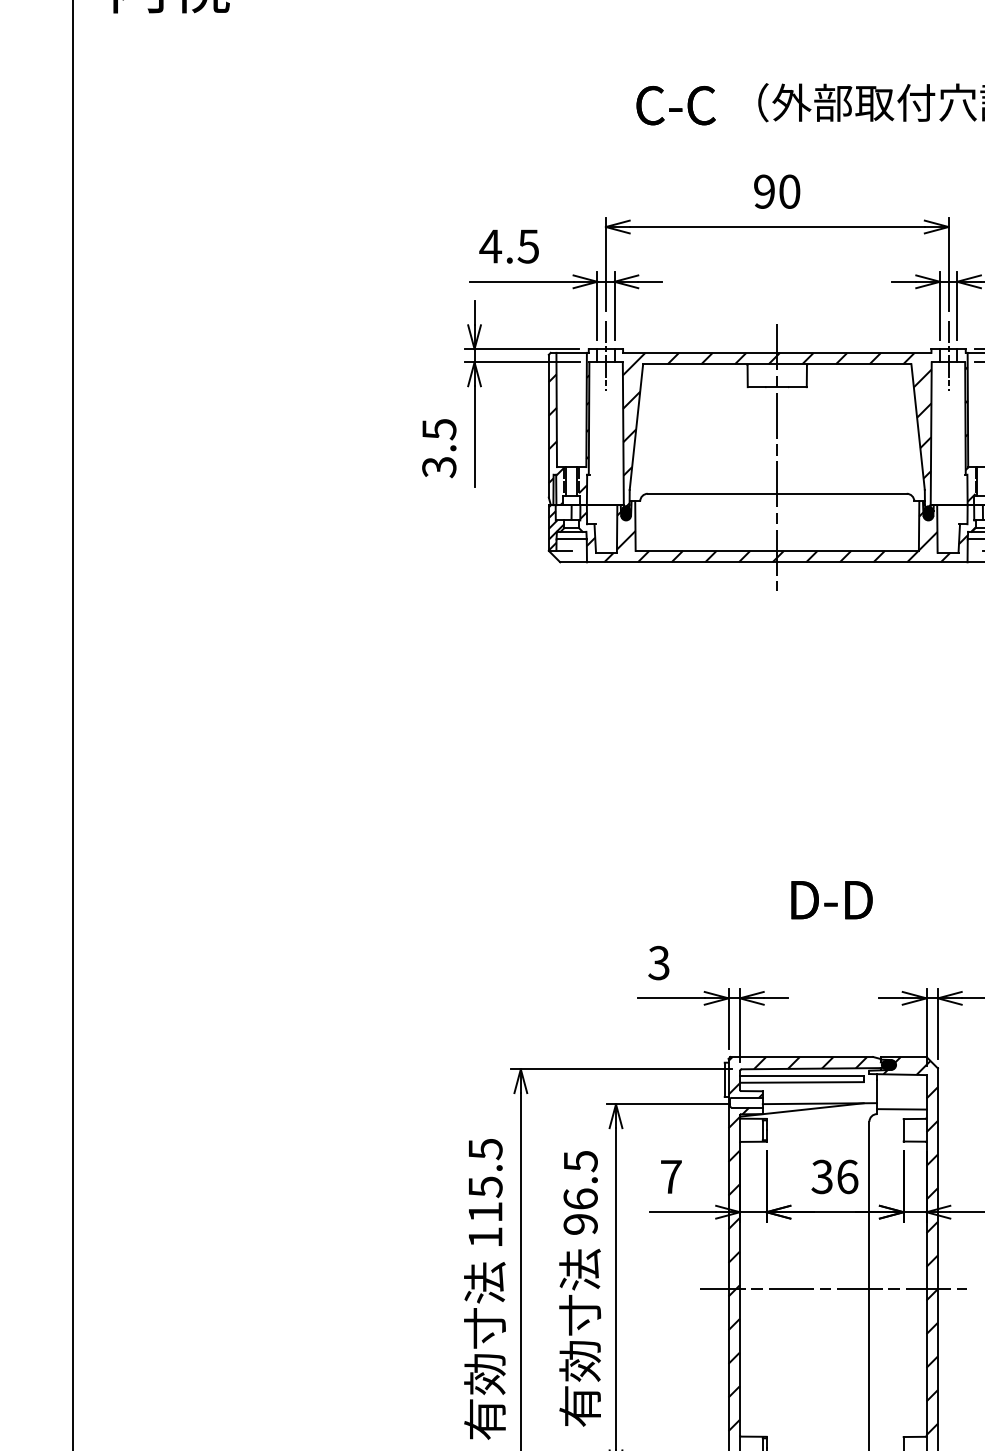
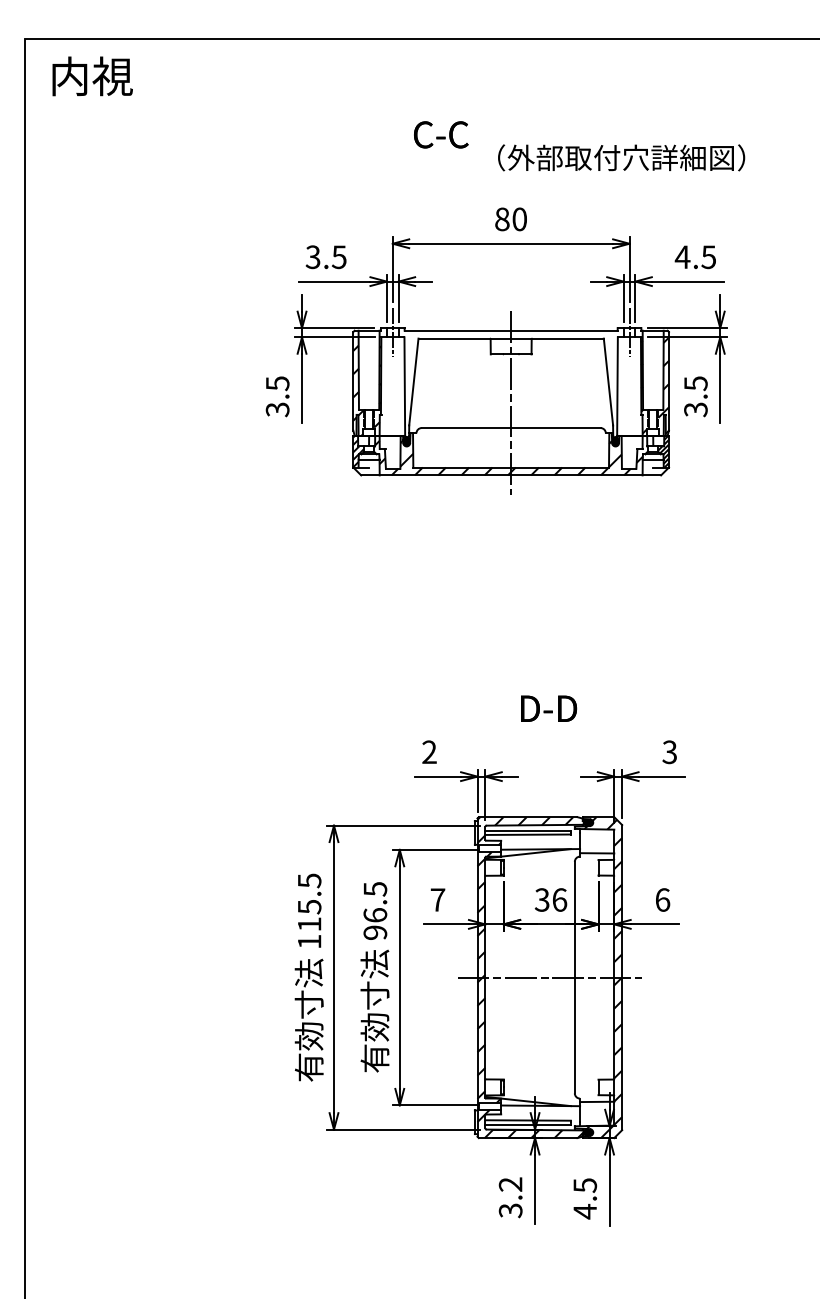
text: (676, 105) -> (441, 134), moved
text: (764, 191) -> (502, 219), 90 -> 80
text: (489, 246) -> (312, 257), 4.5 -> 3.5
hatch: (776, 429) -> (510, 383), removed
text: (659, 963) -> (429, 752), 3 -> 2

